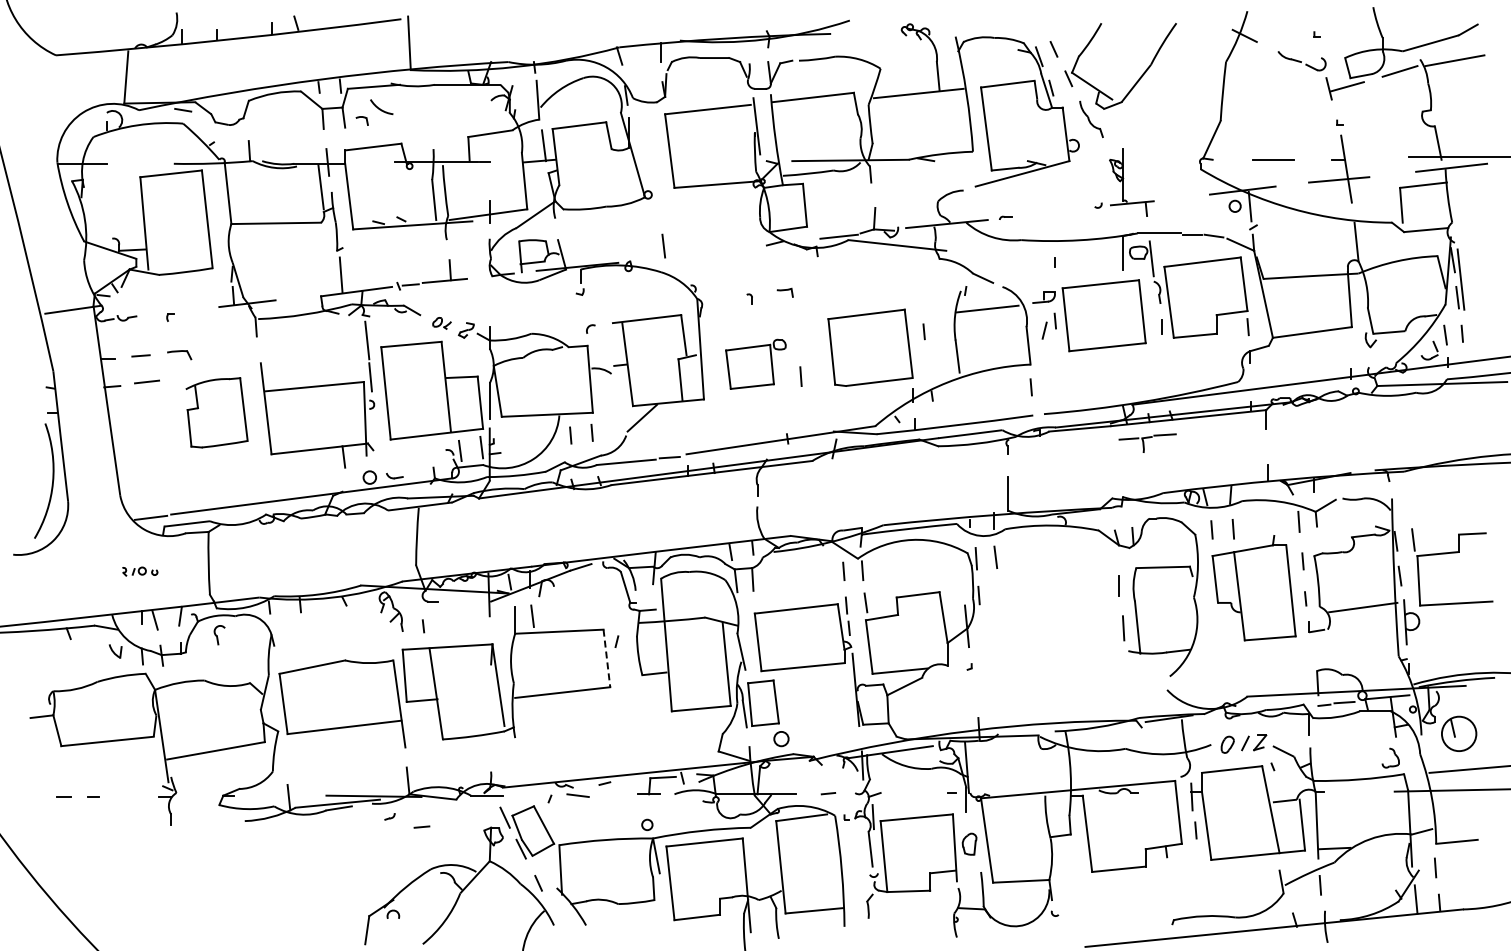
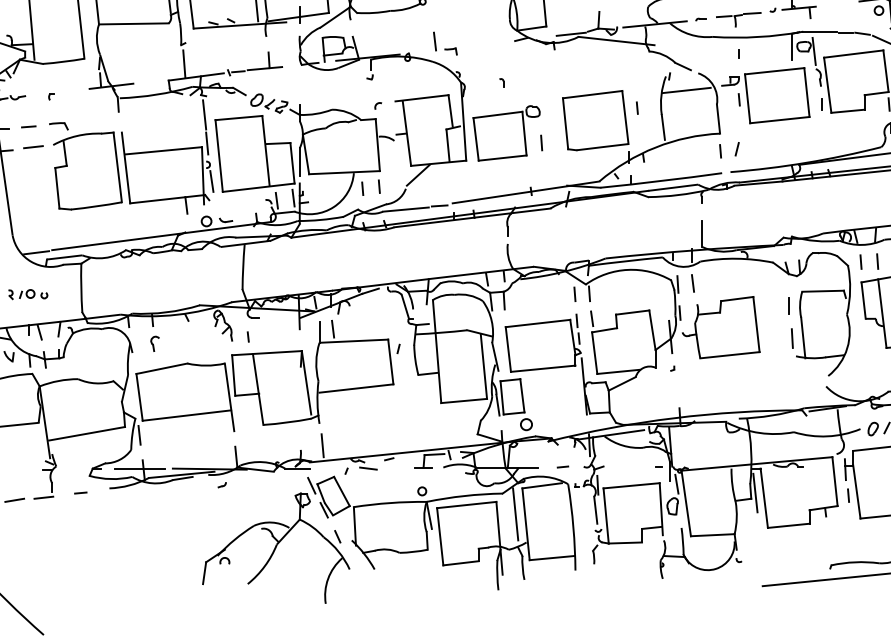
part: (784, 292) -> (450, 51), moved
part: (441, 323) -> (262, 101), size x1.67
line: (1044, 330) -> (737, 149), moved
part: (755, 364) -> (506, 133), size x1.43
part: (216, 412) -> (87, 170), size x1.43
line: (376, 425) -> (211, 180), added
part: (1147, 442) -> (738, 19), moved
part: (139, 571) -> (27, 294), size x1.43
part: (1031, 613) -> (720, 327), added
part: (219, 635) -> (155, 344), moved
line: (606, 658) -> (390, 362), dashed -> solid
line: (283, 752) -> (139, 435), added
line: (518, 765) -> (322, 445), added
line: (283, 795) -> (139, 468), added
line: (975, 815) -> (677, 484), added
line: (421, 826) -> (80, 492), moved
line: (1075, 826) -> (754, 492), added
line: (160, 832) -> (43, 497), added
line: (122, 836) -> (14, 500), added
line: (767, 854) -> (515, 514), added

